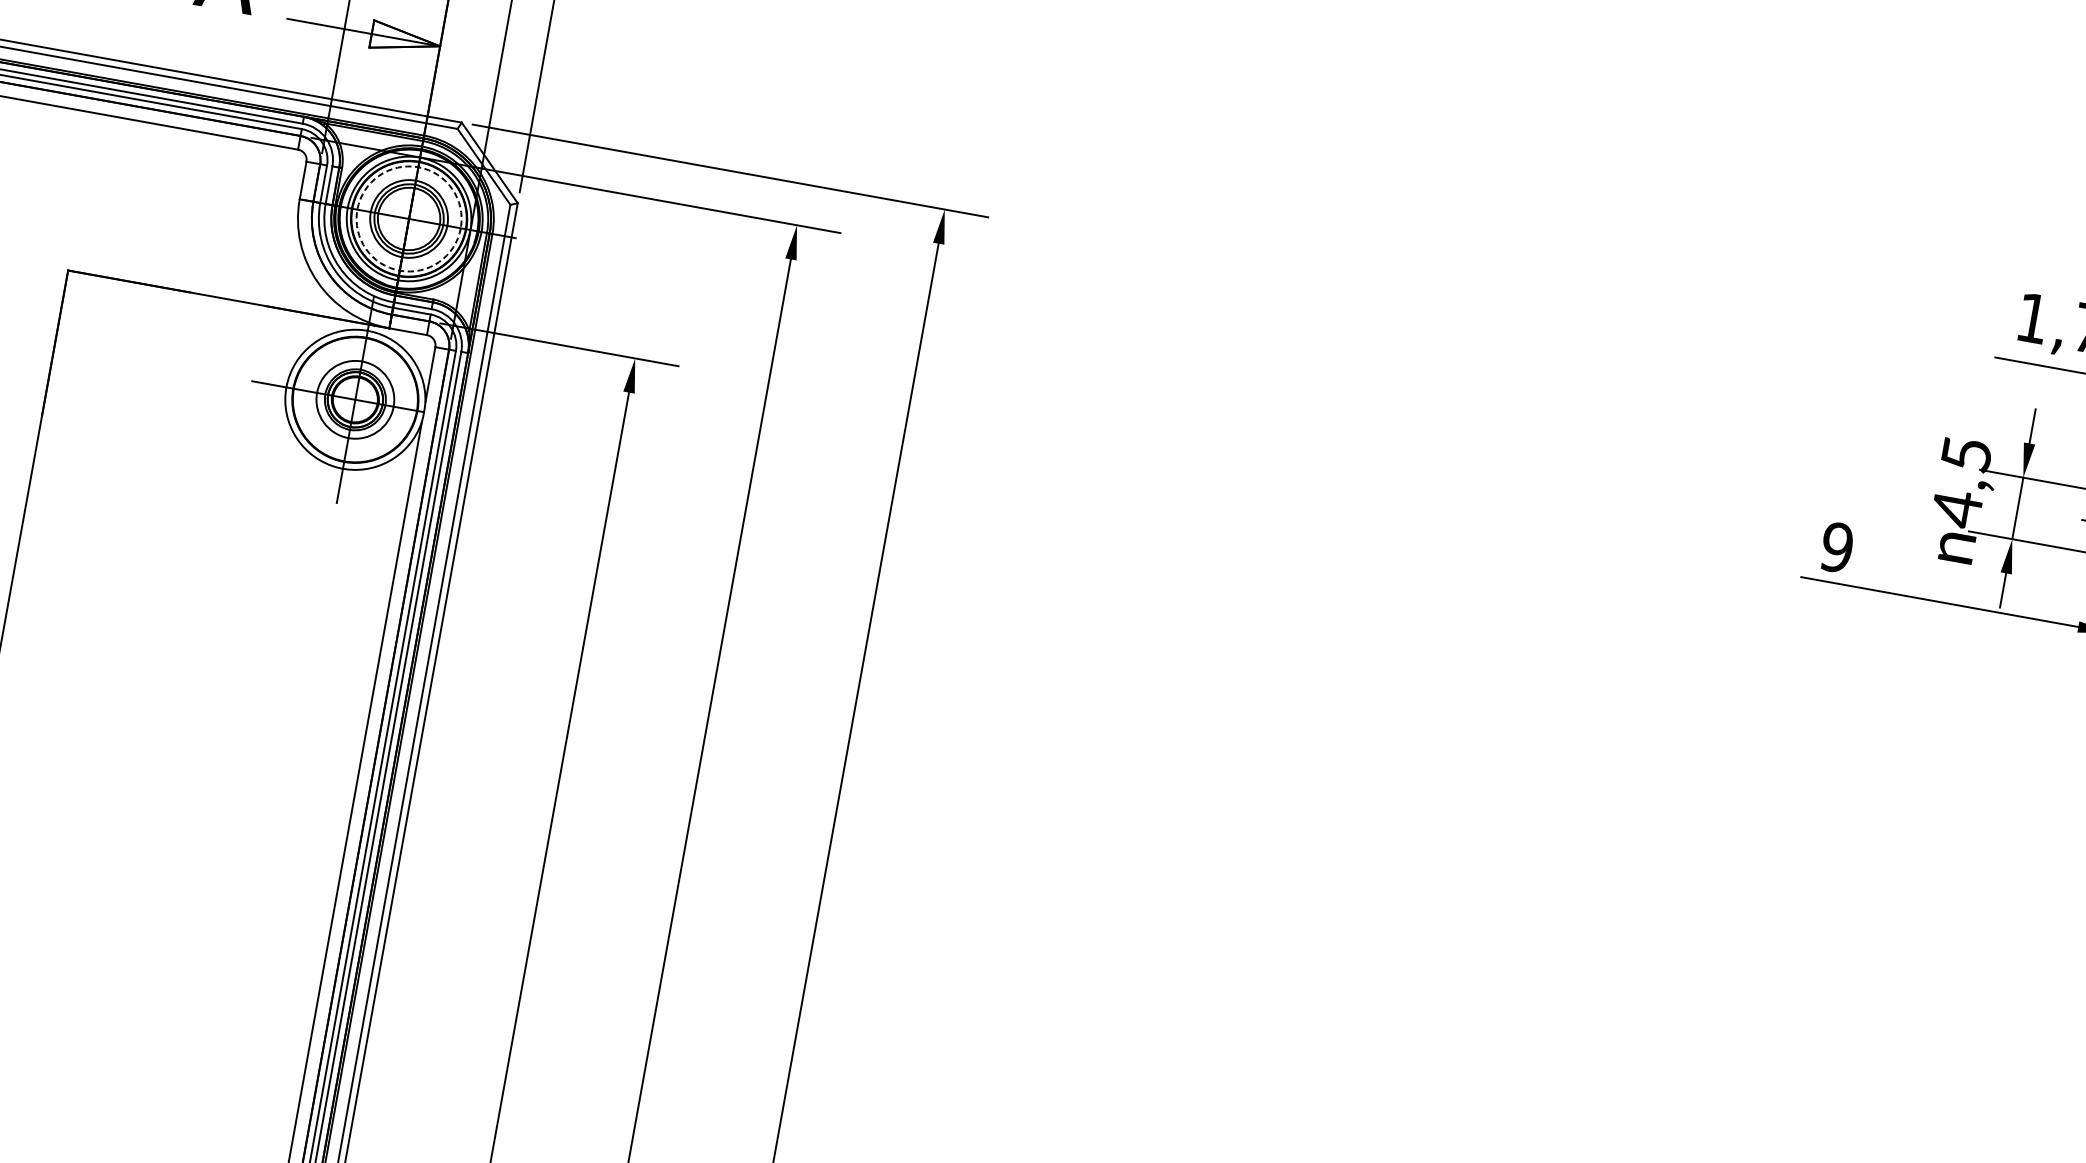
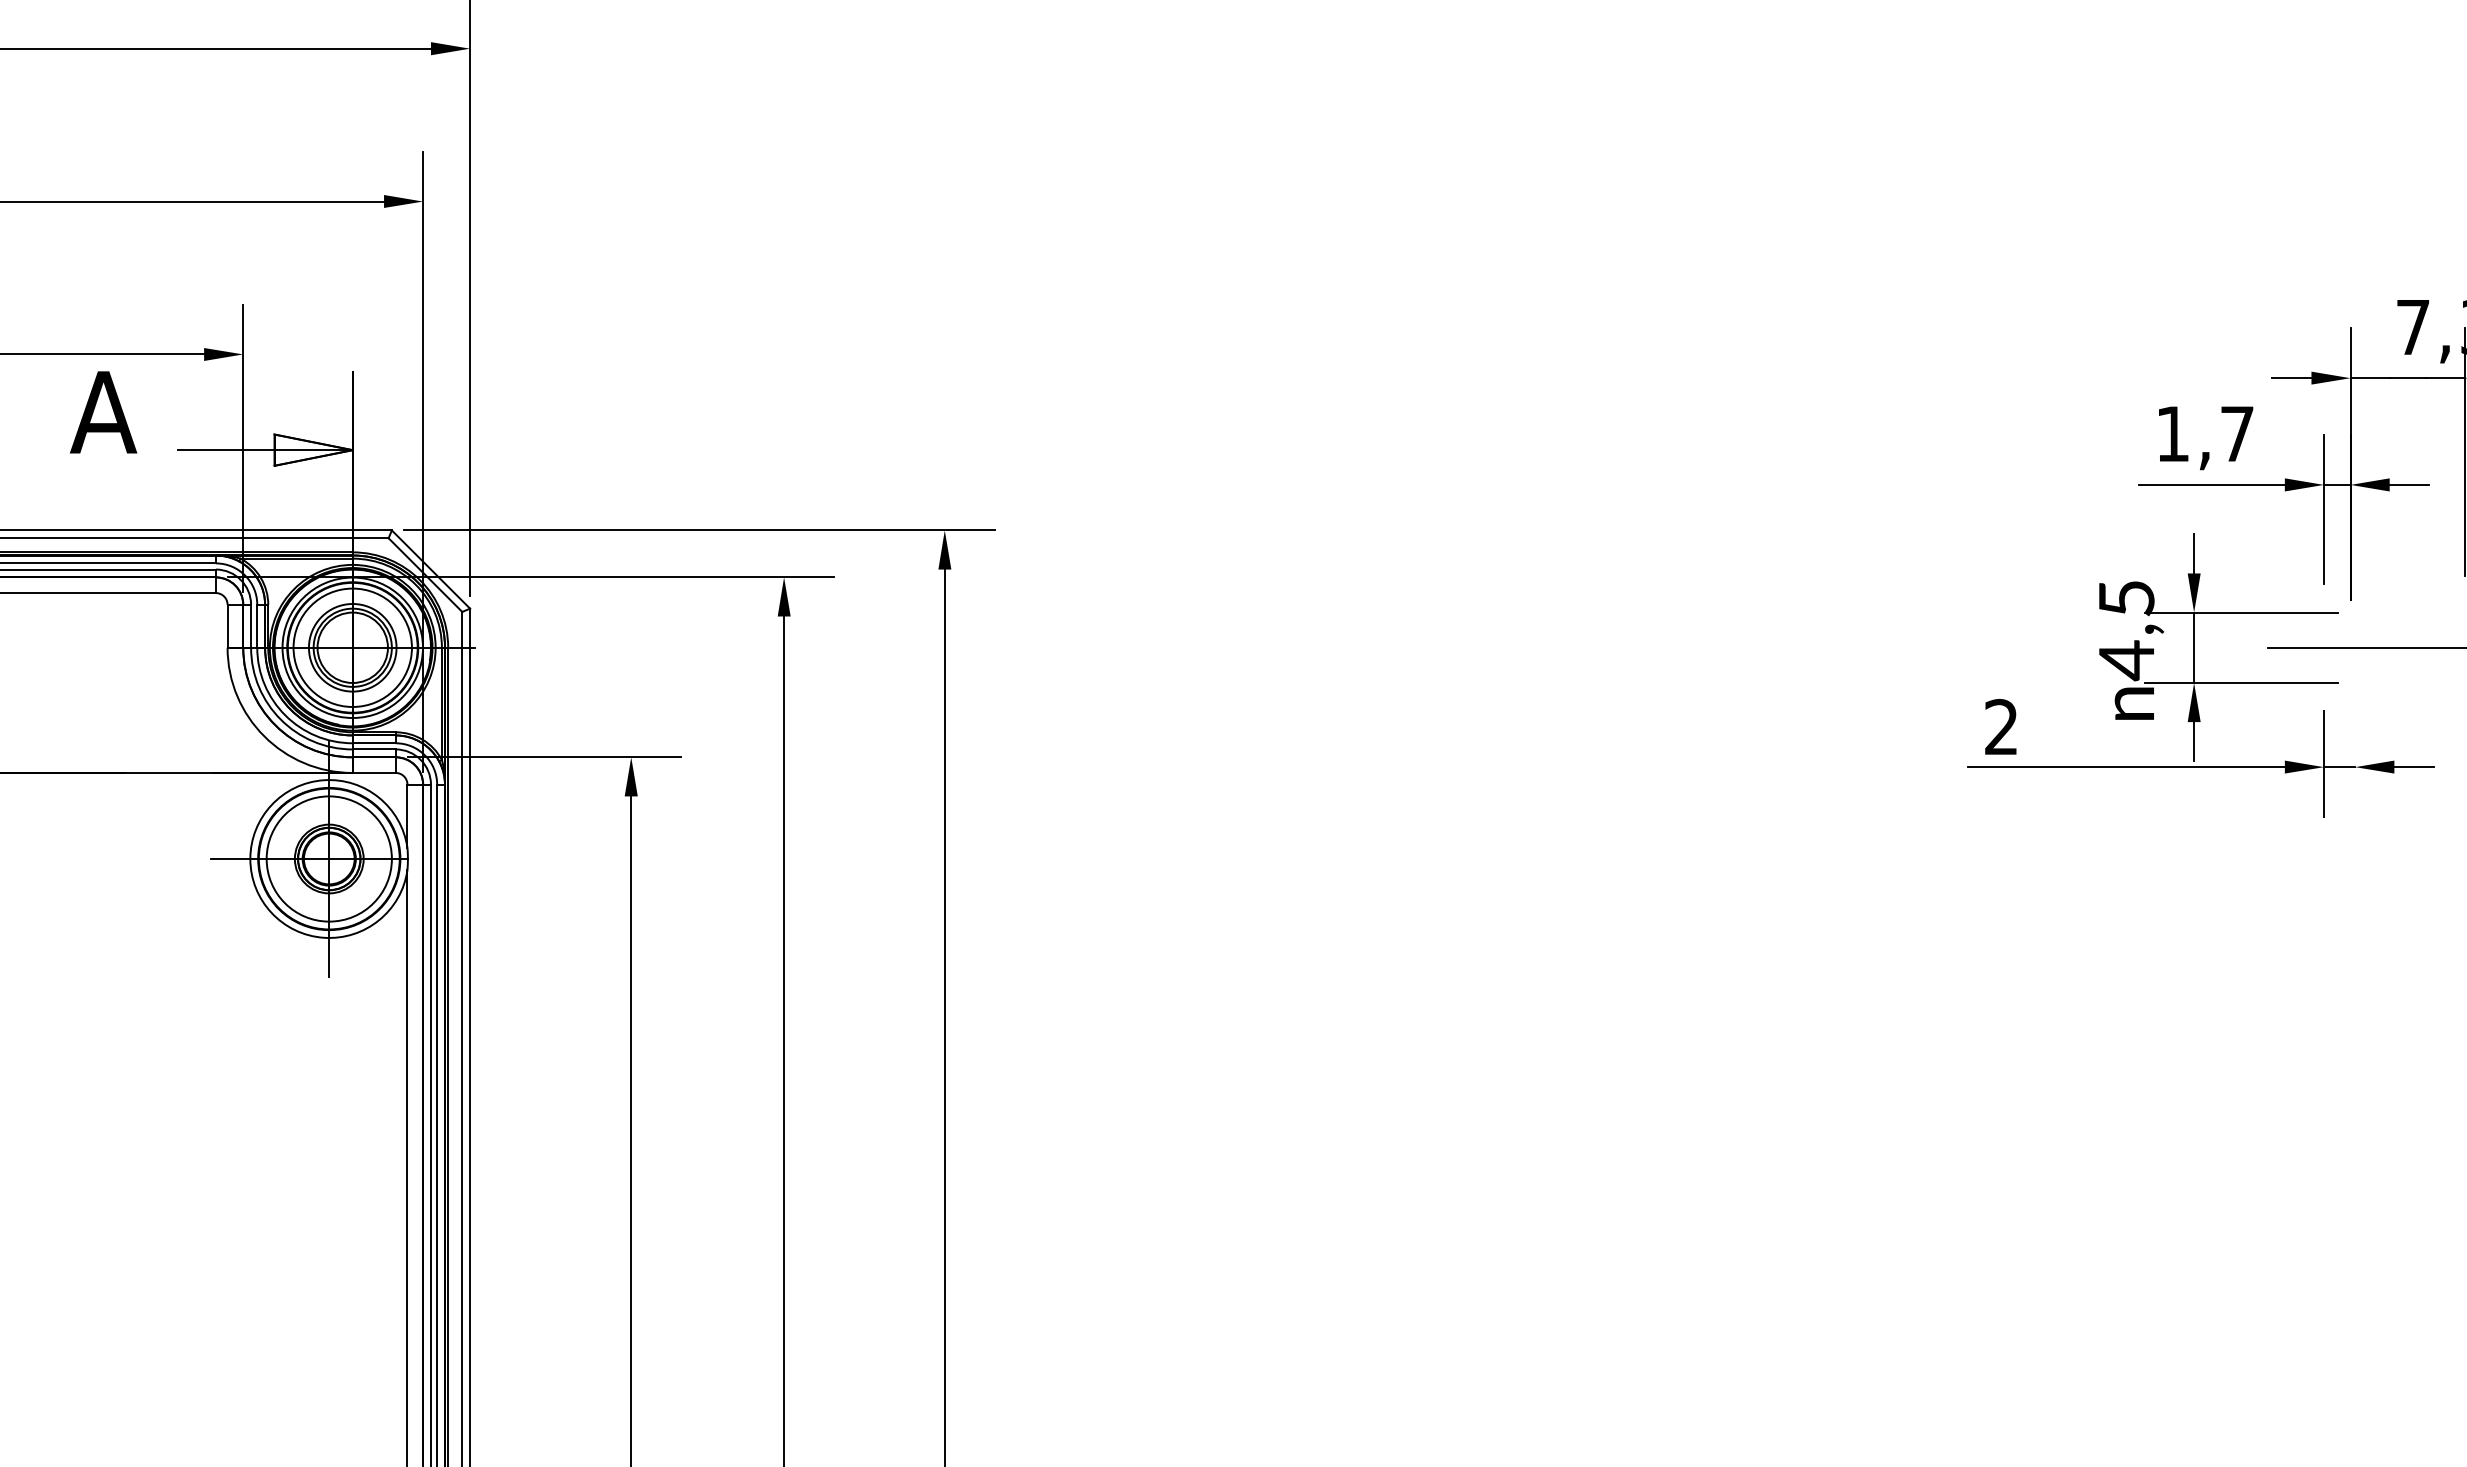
circle: (408, 218) -> (352, 647), dashed -> solid
circle: (354, 399) -> (328, 858), size x1.43
text: (1837, 547) -> (2001, 727), 9 -> 2

